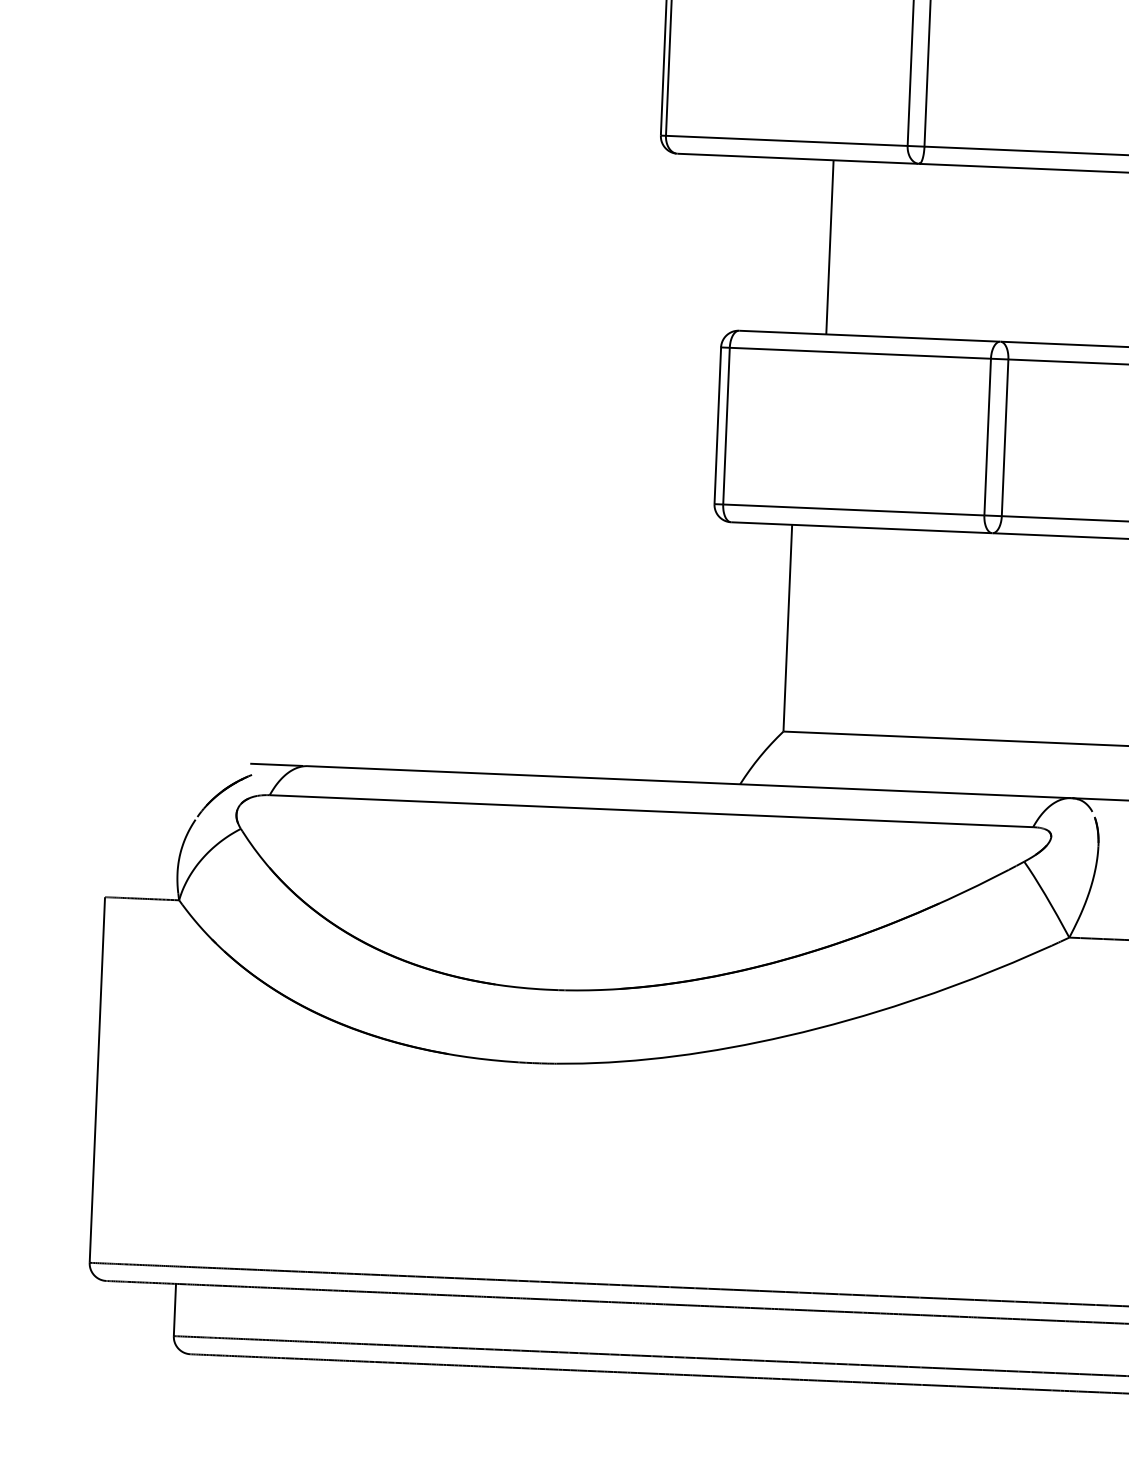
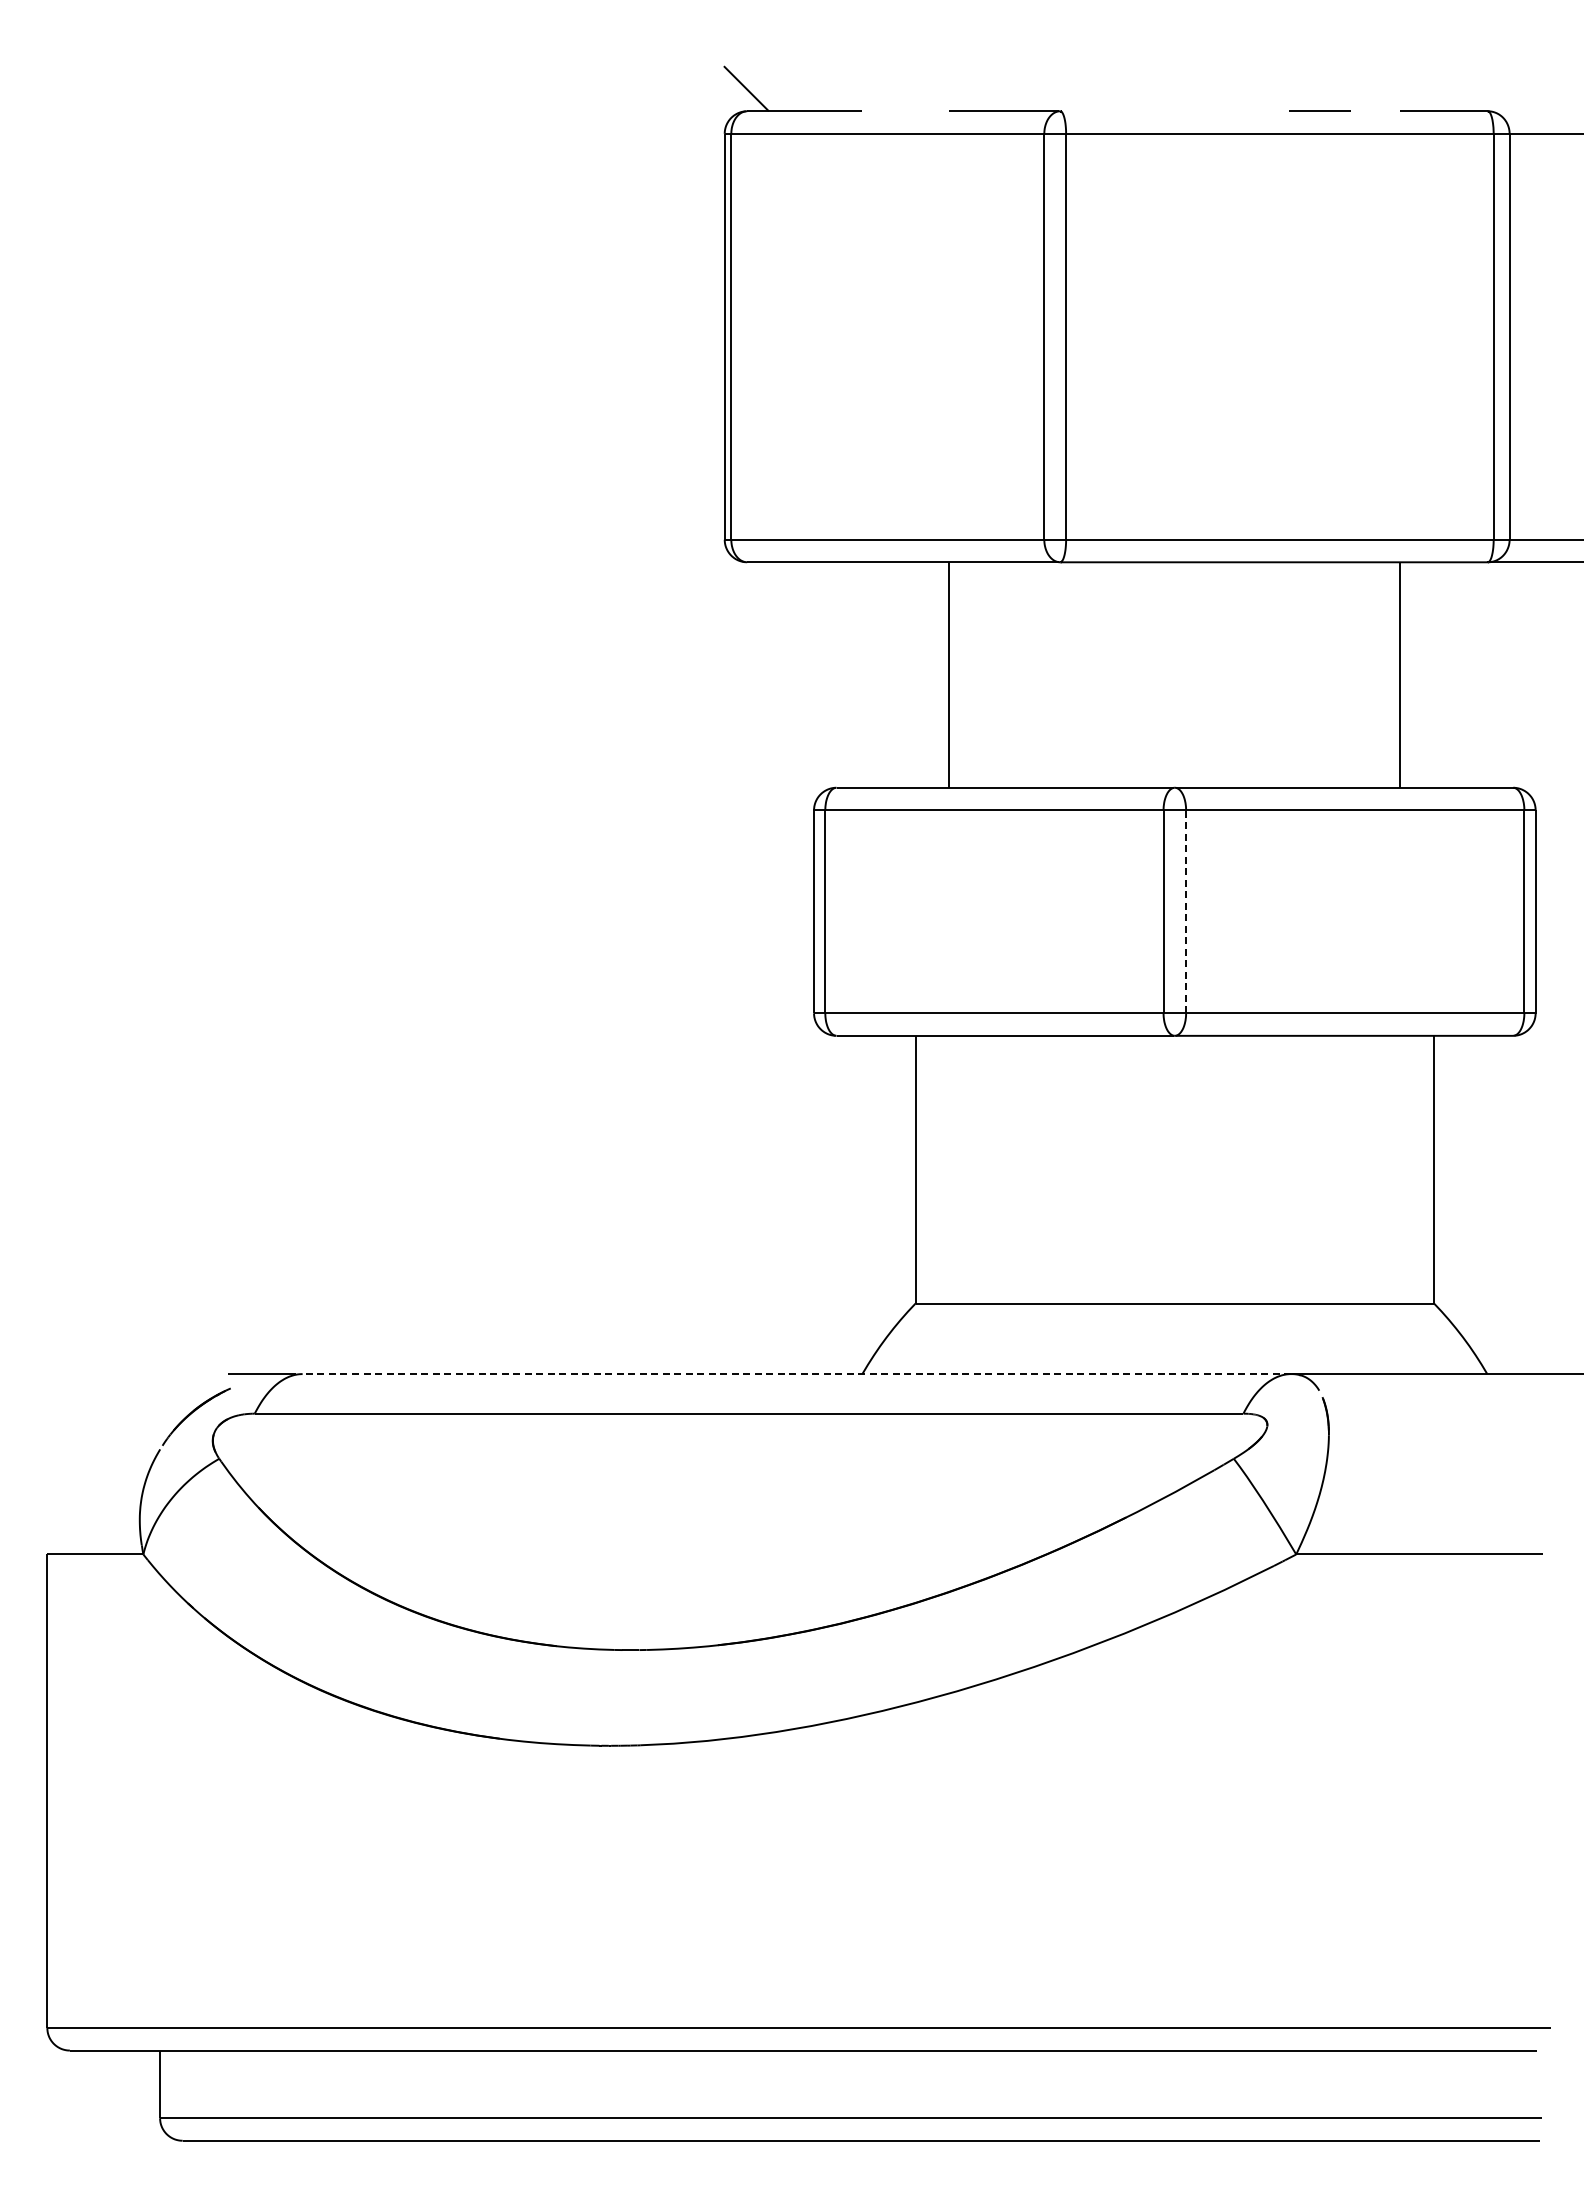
line: (1005, 437) -> (1186, 911), solid -> dashed
line: (689, 782) -> (796, 1374), solid -> dashed

